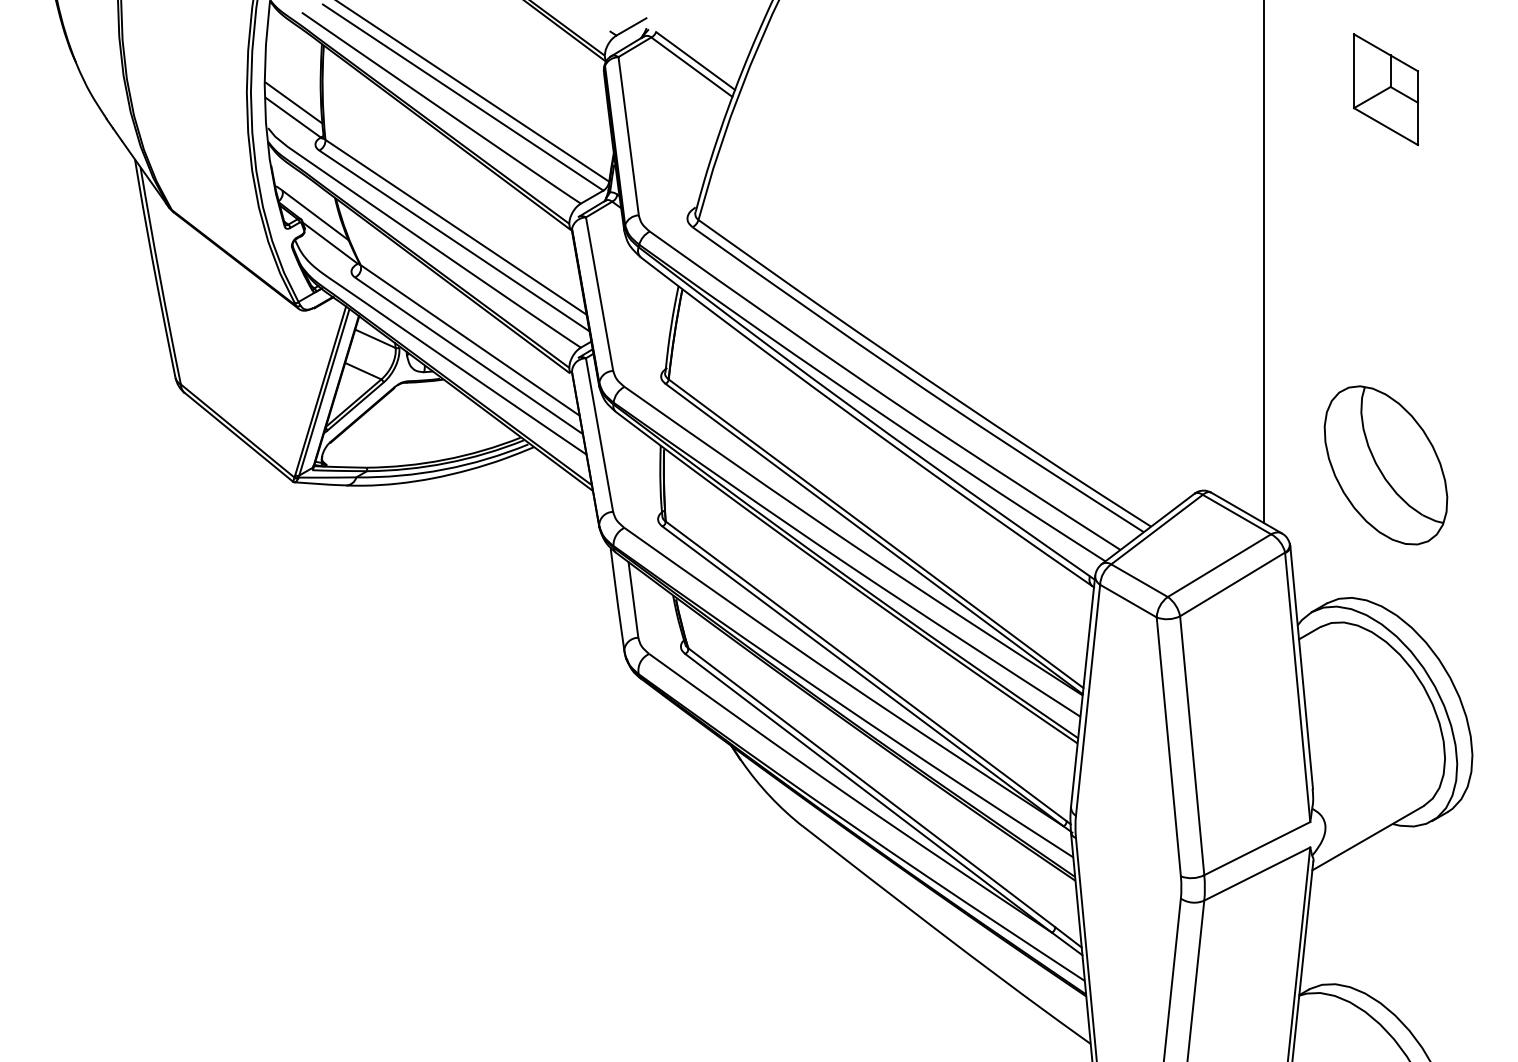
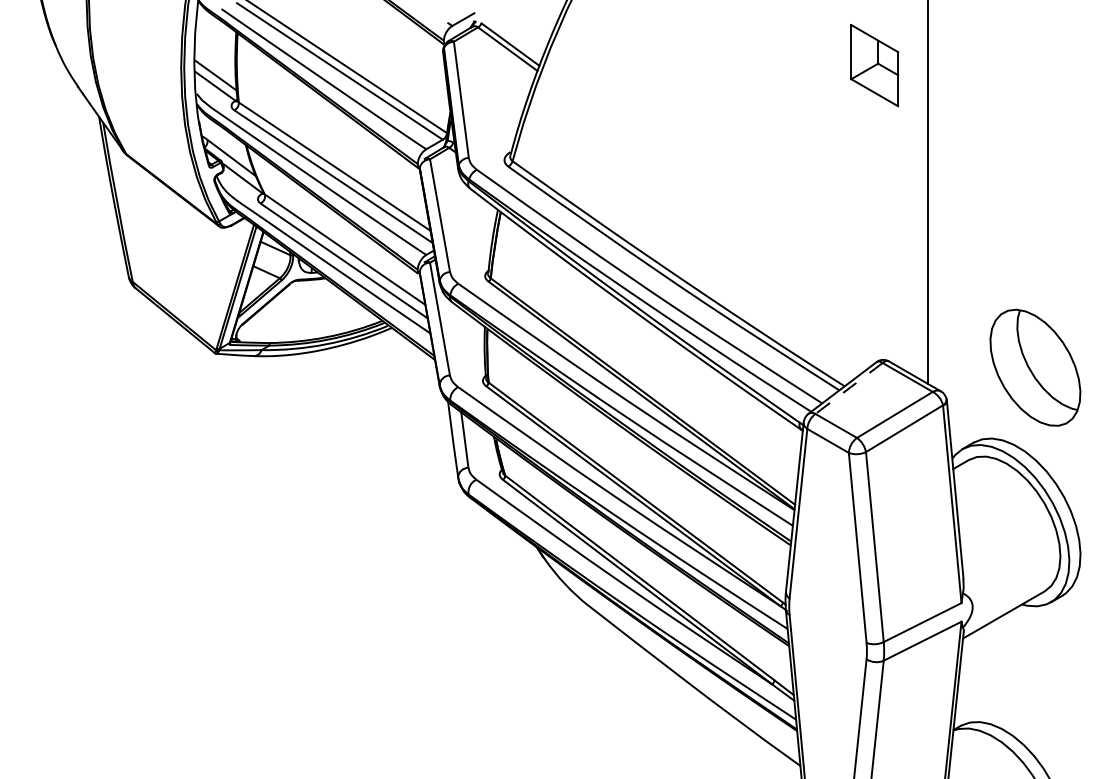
part: (1385, 89) -> (874, 65), moved
part: (1385, 465) -> (1035, 367), moved
line: (1156, 529) -> (848, 388), solid -> dashed

